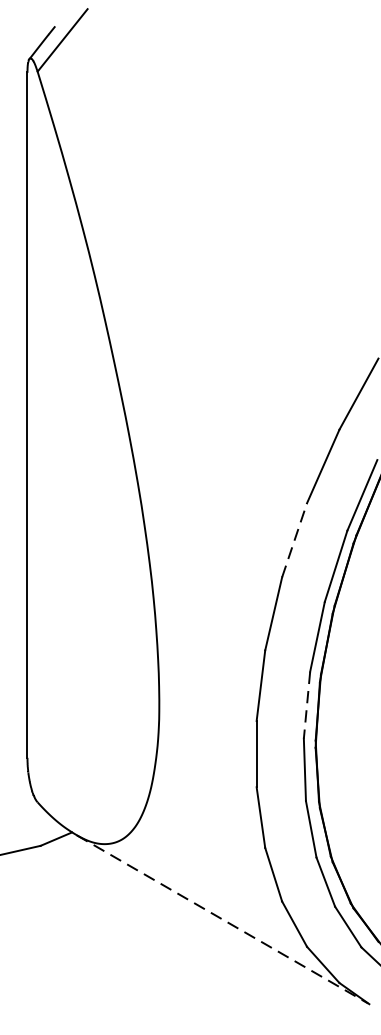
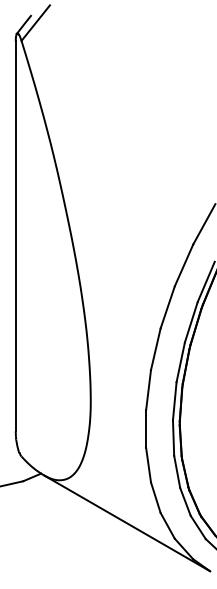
line: (294, 538) -> (167, 306), dashed -> solid
line: (306, 705) -> (174, 401), dashed -> solid
line: (222, 920) -> (126, 523), dashed -> solid

